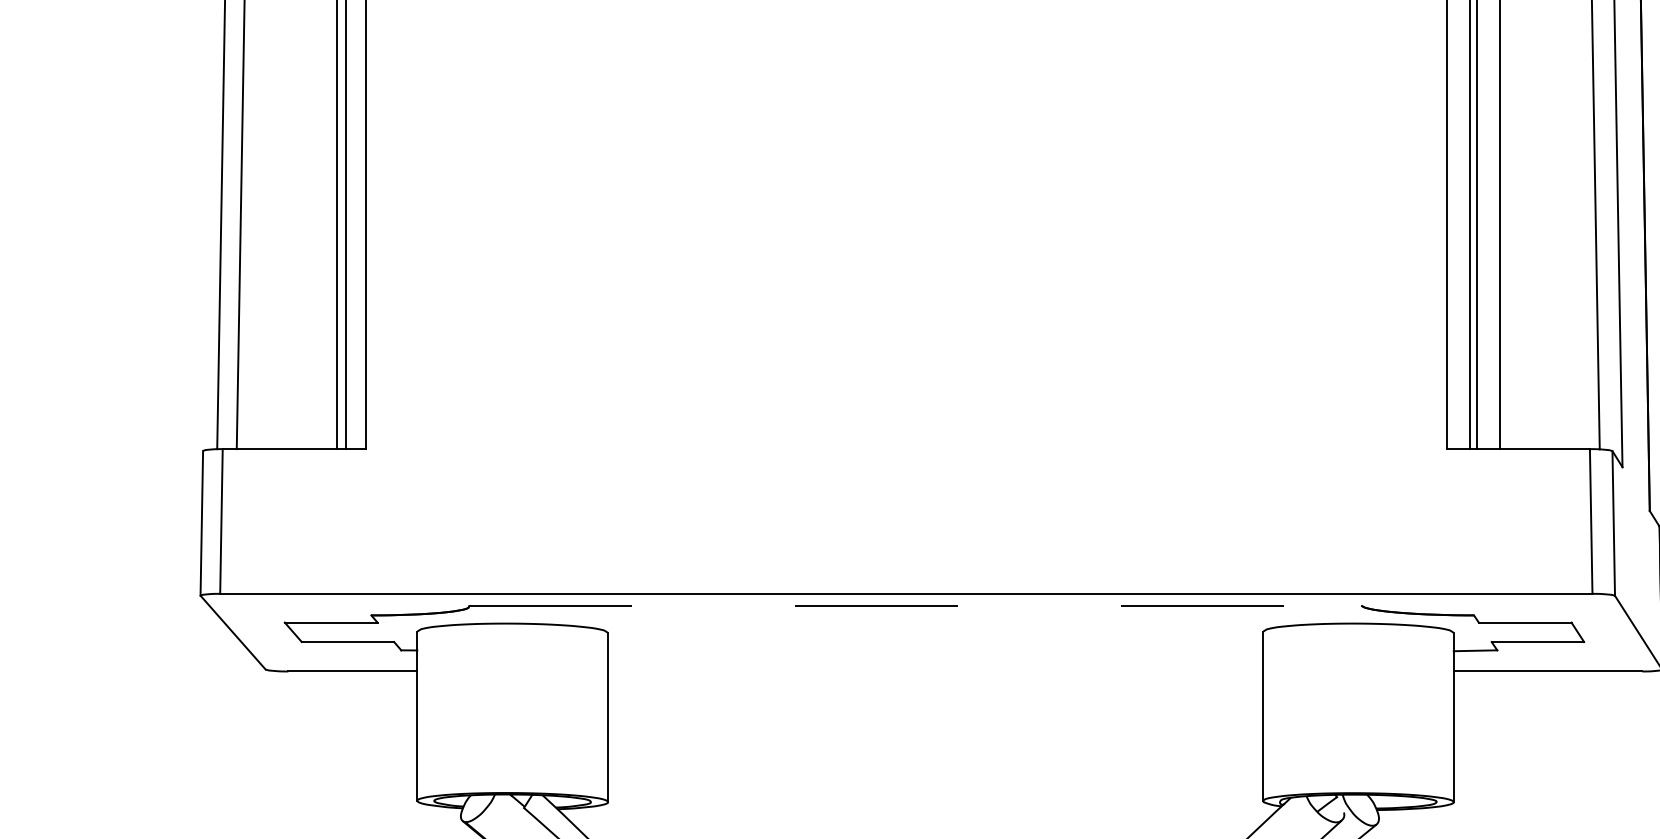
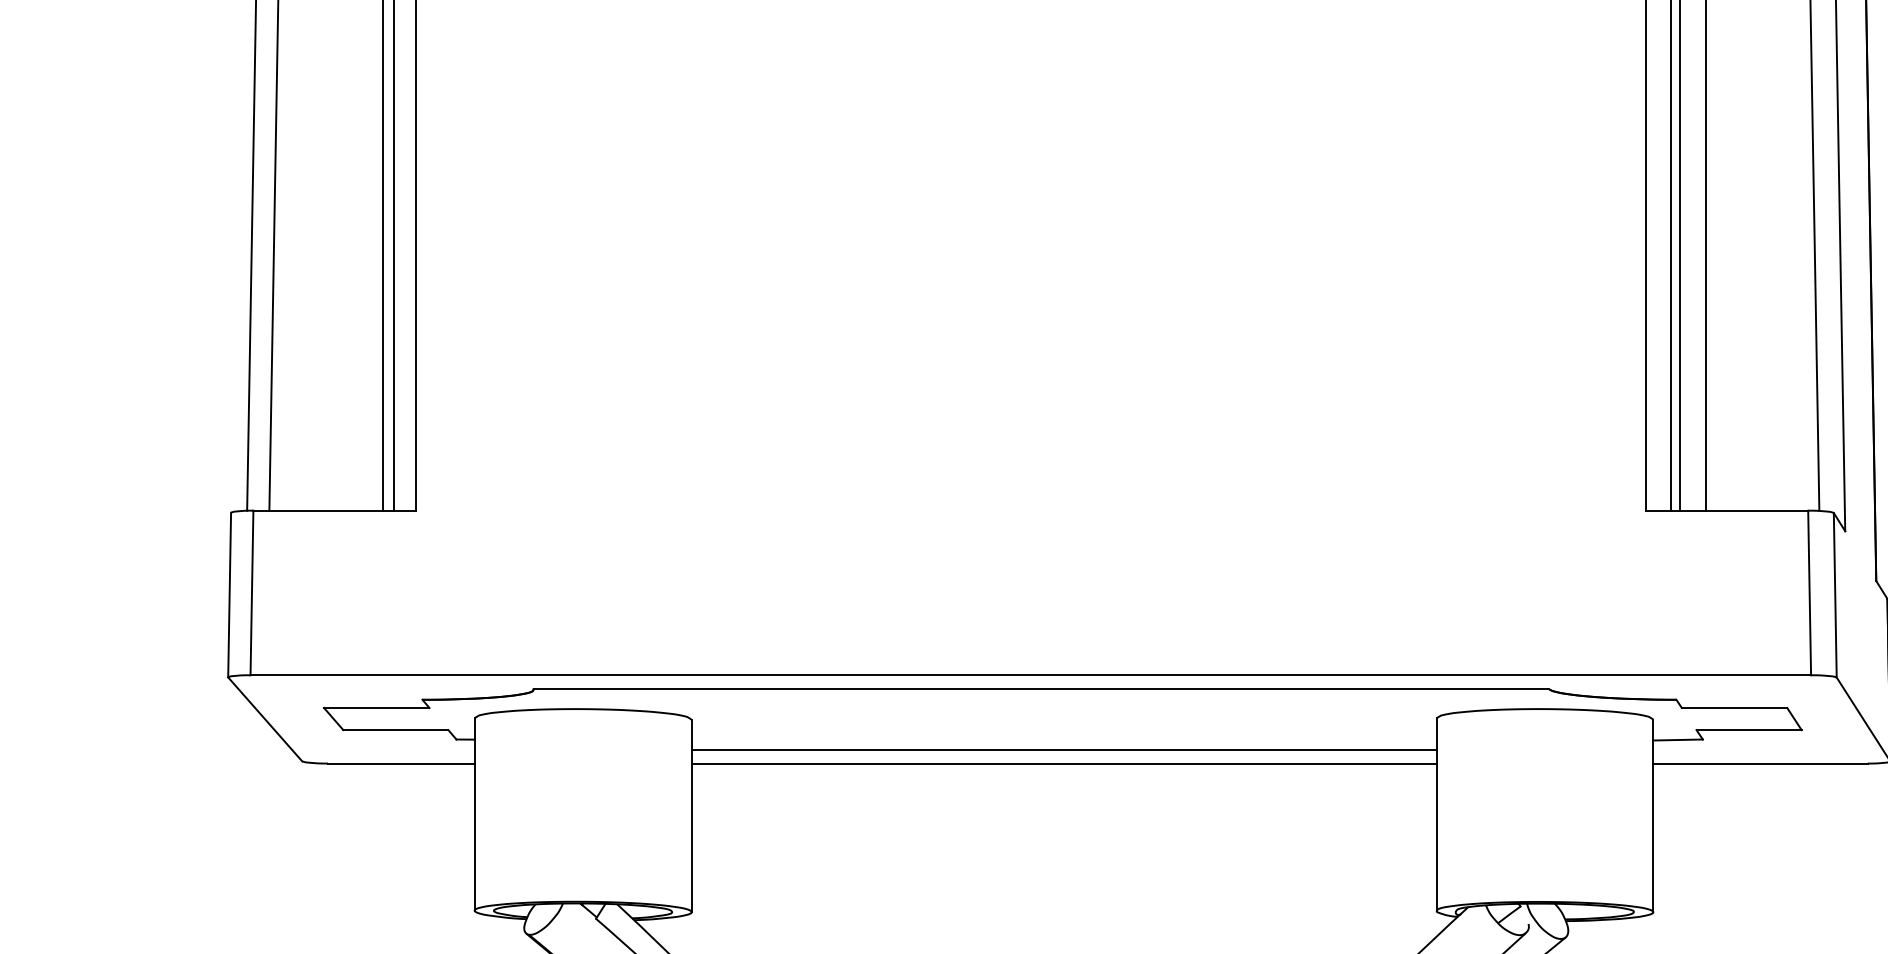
line: (915, 605) -> (1041, 688), dashed -> solid
line: (935, 659) -> (1063, 749), added
line: (935, 671) -> (1063, 763), added

